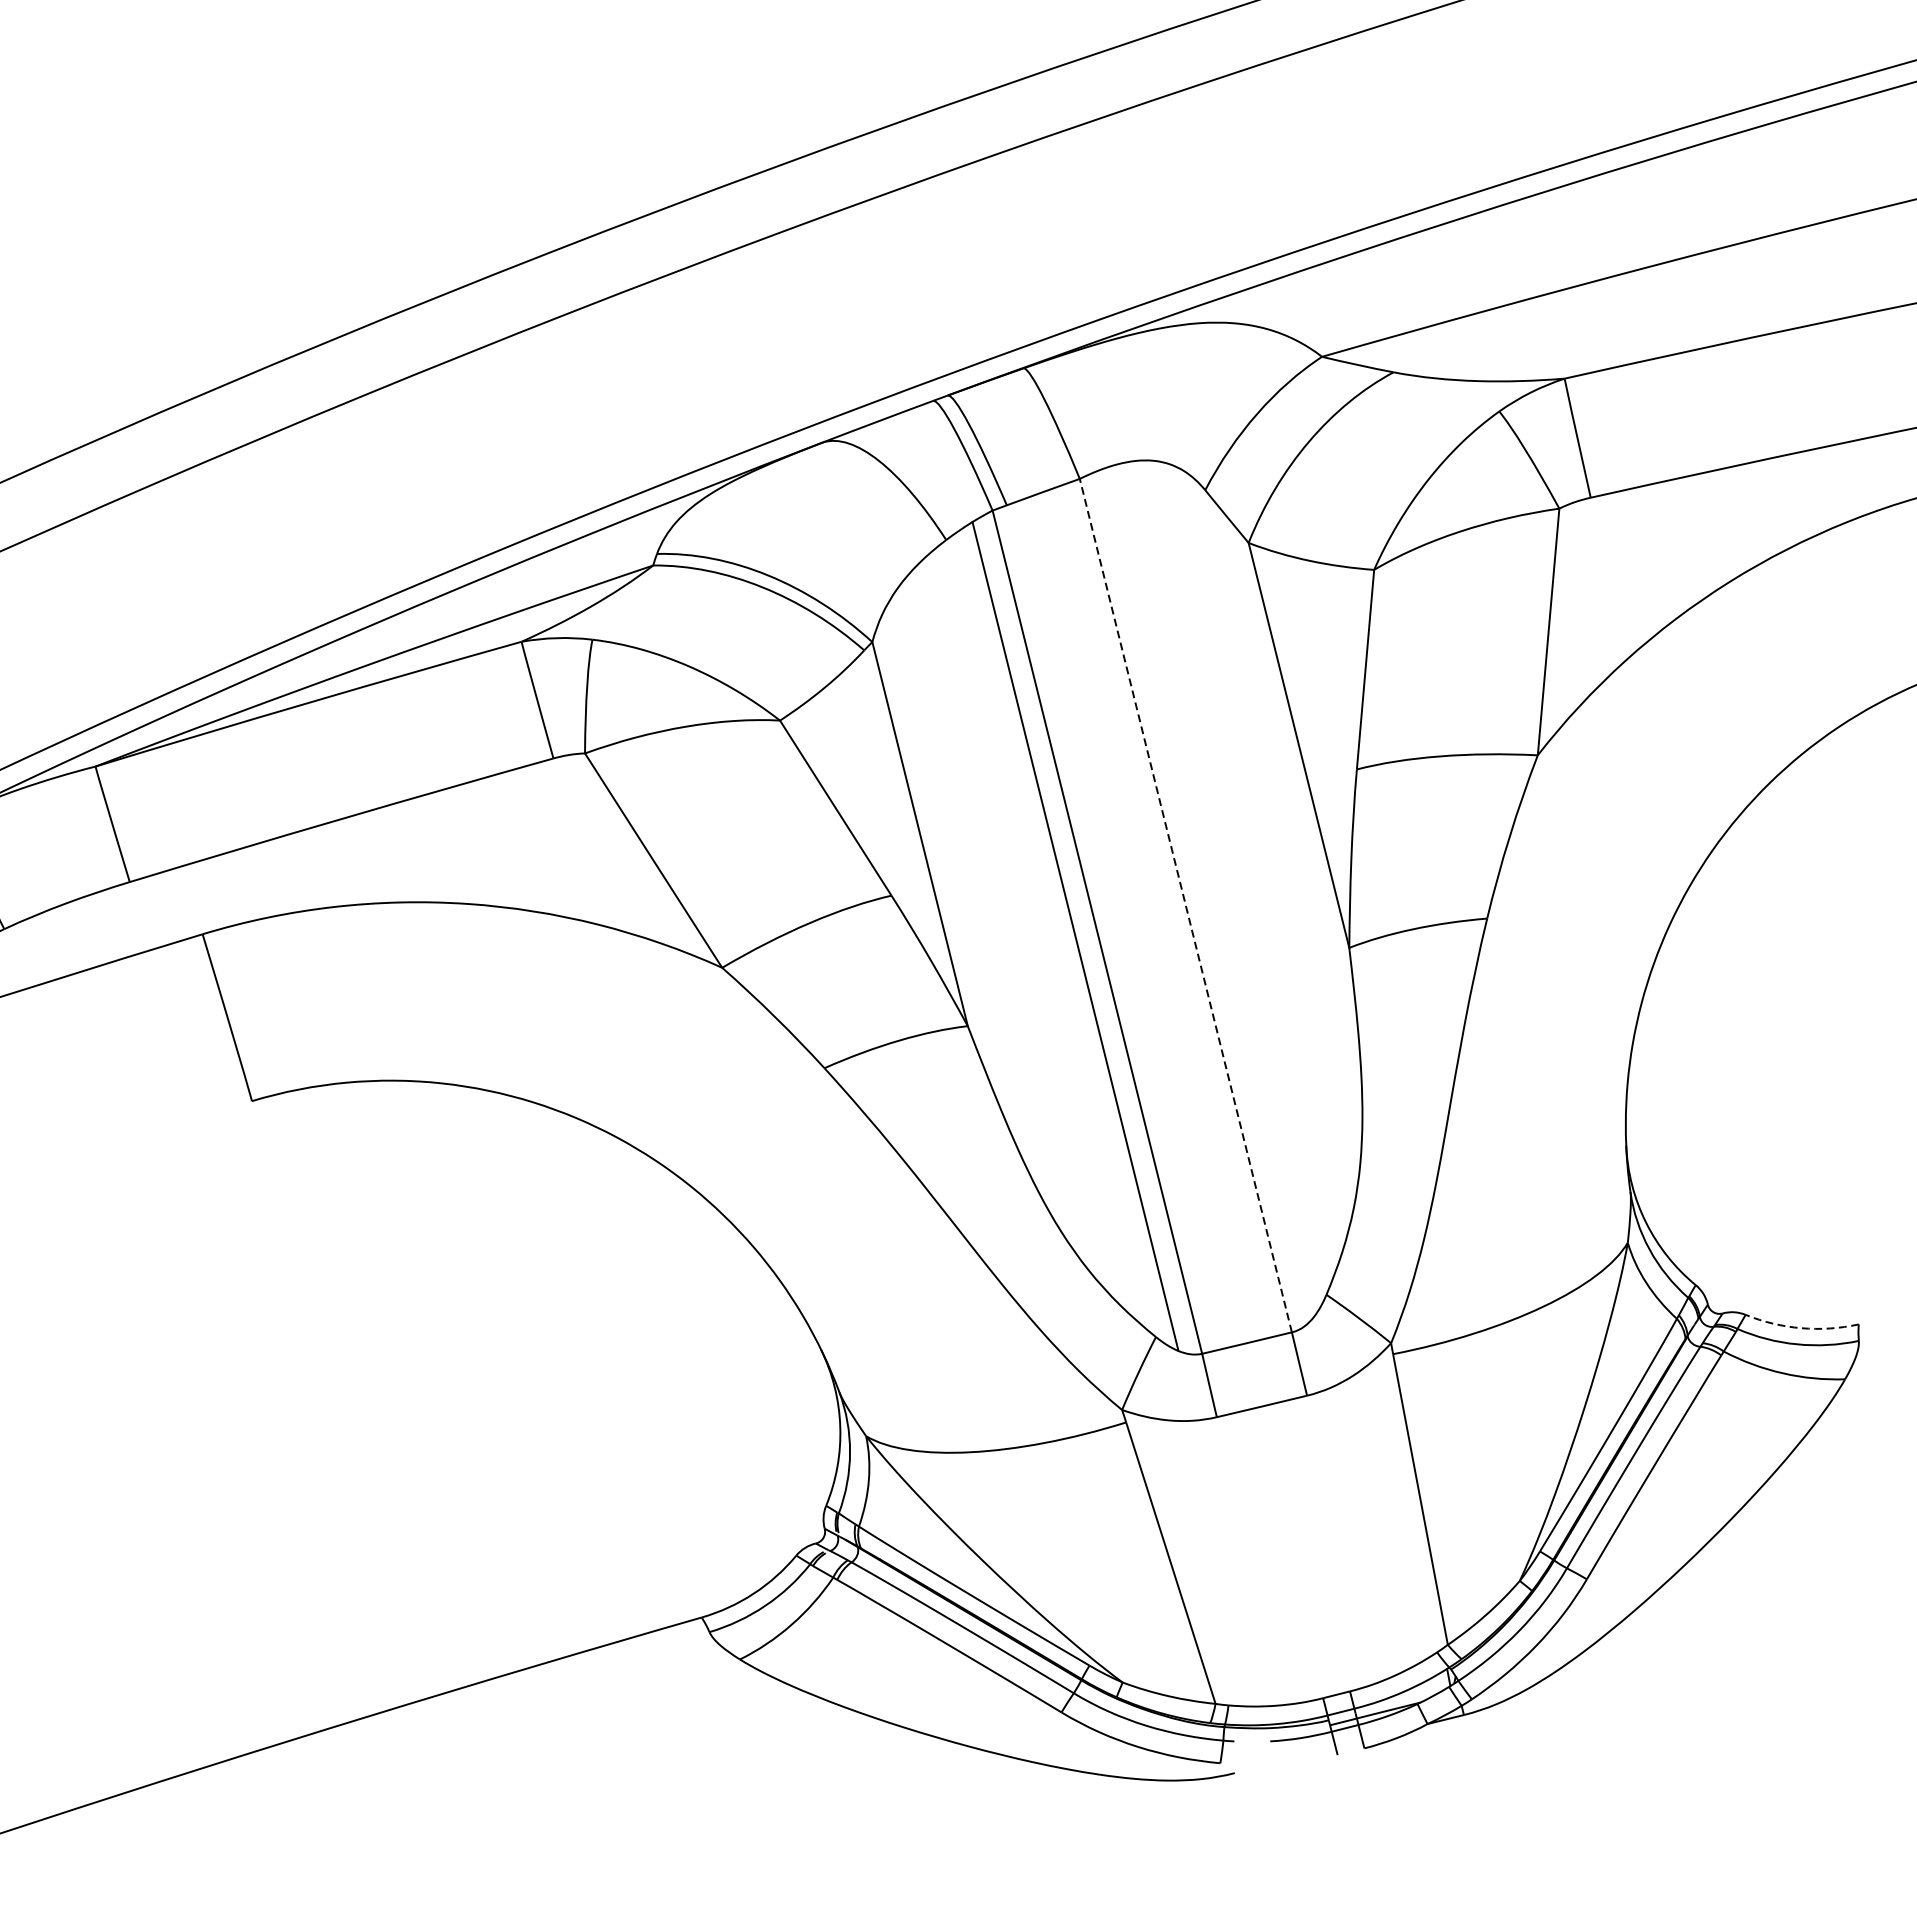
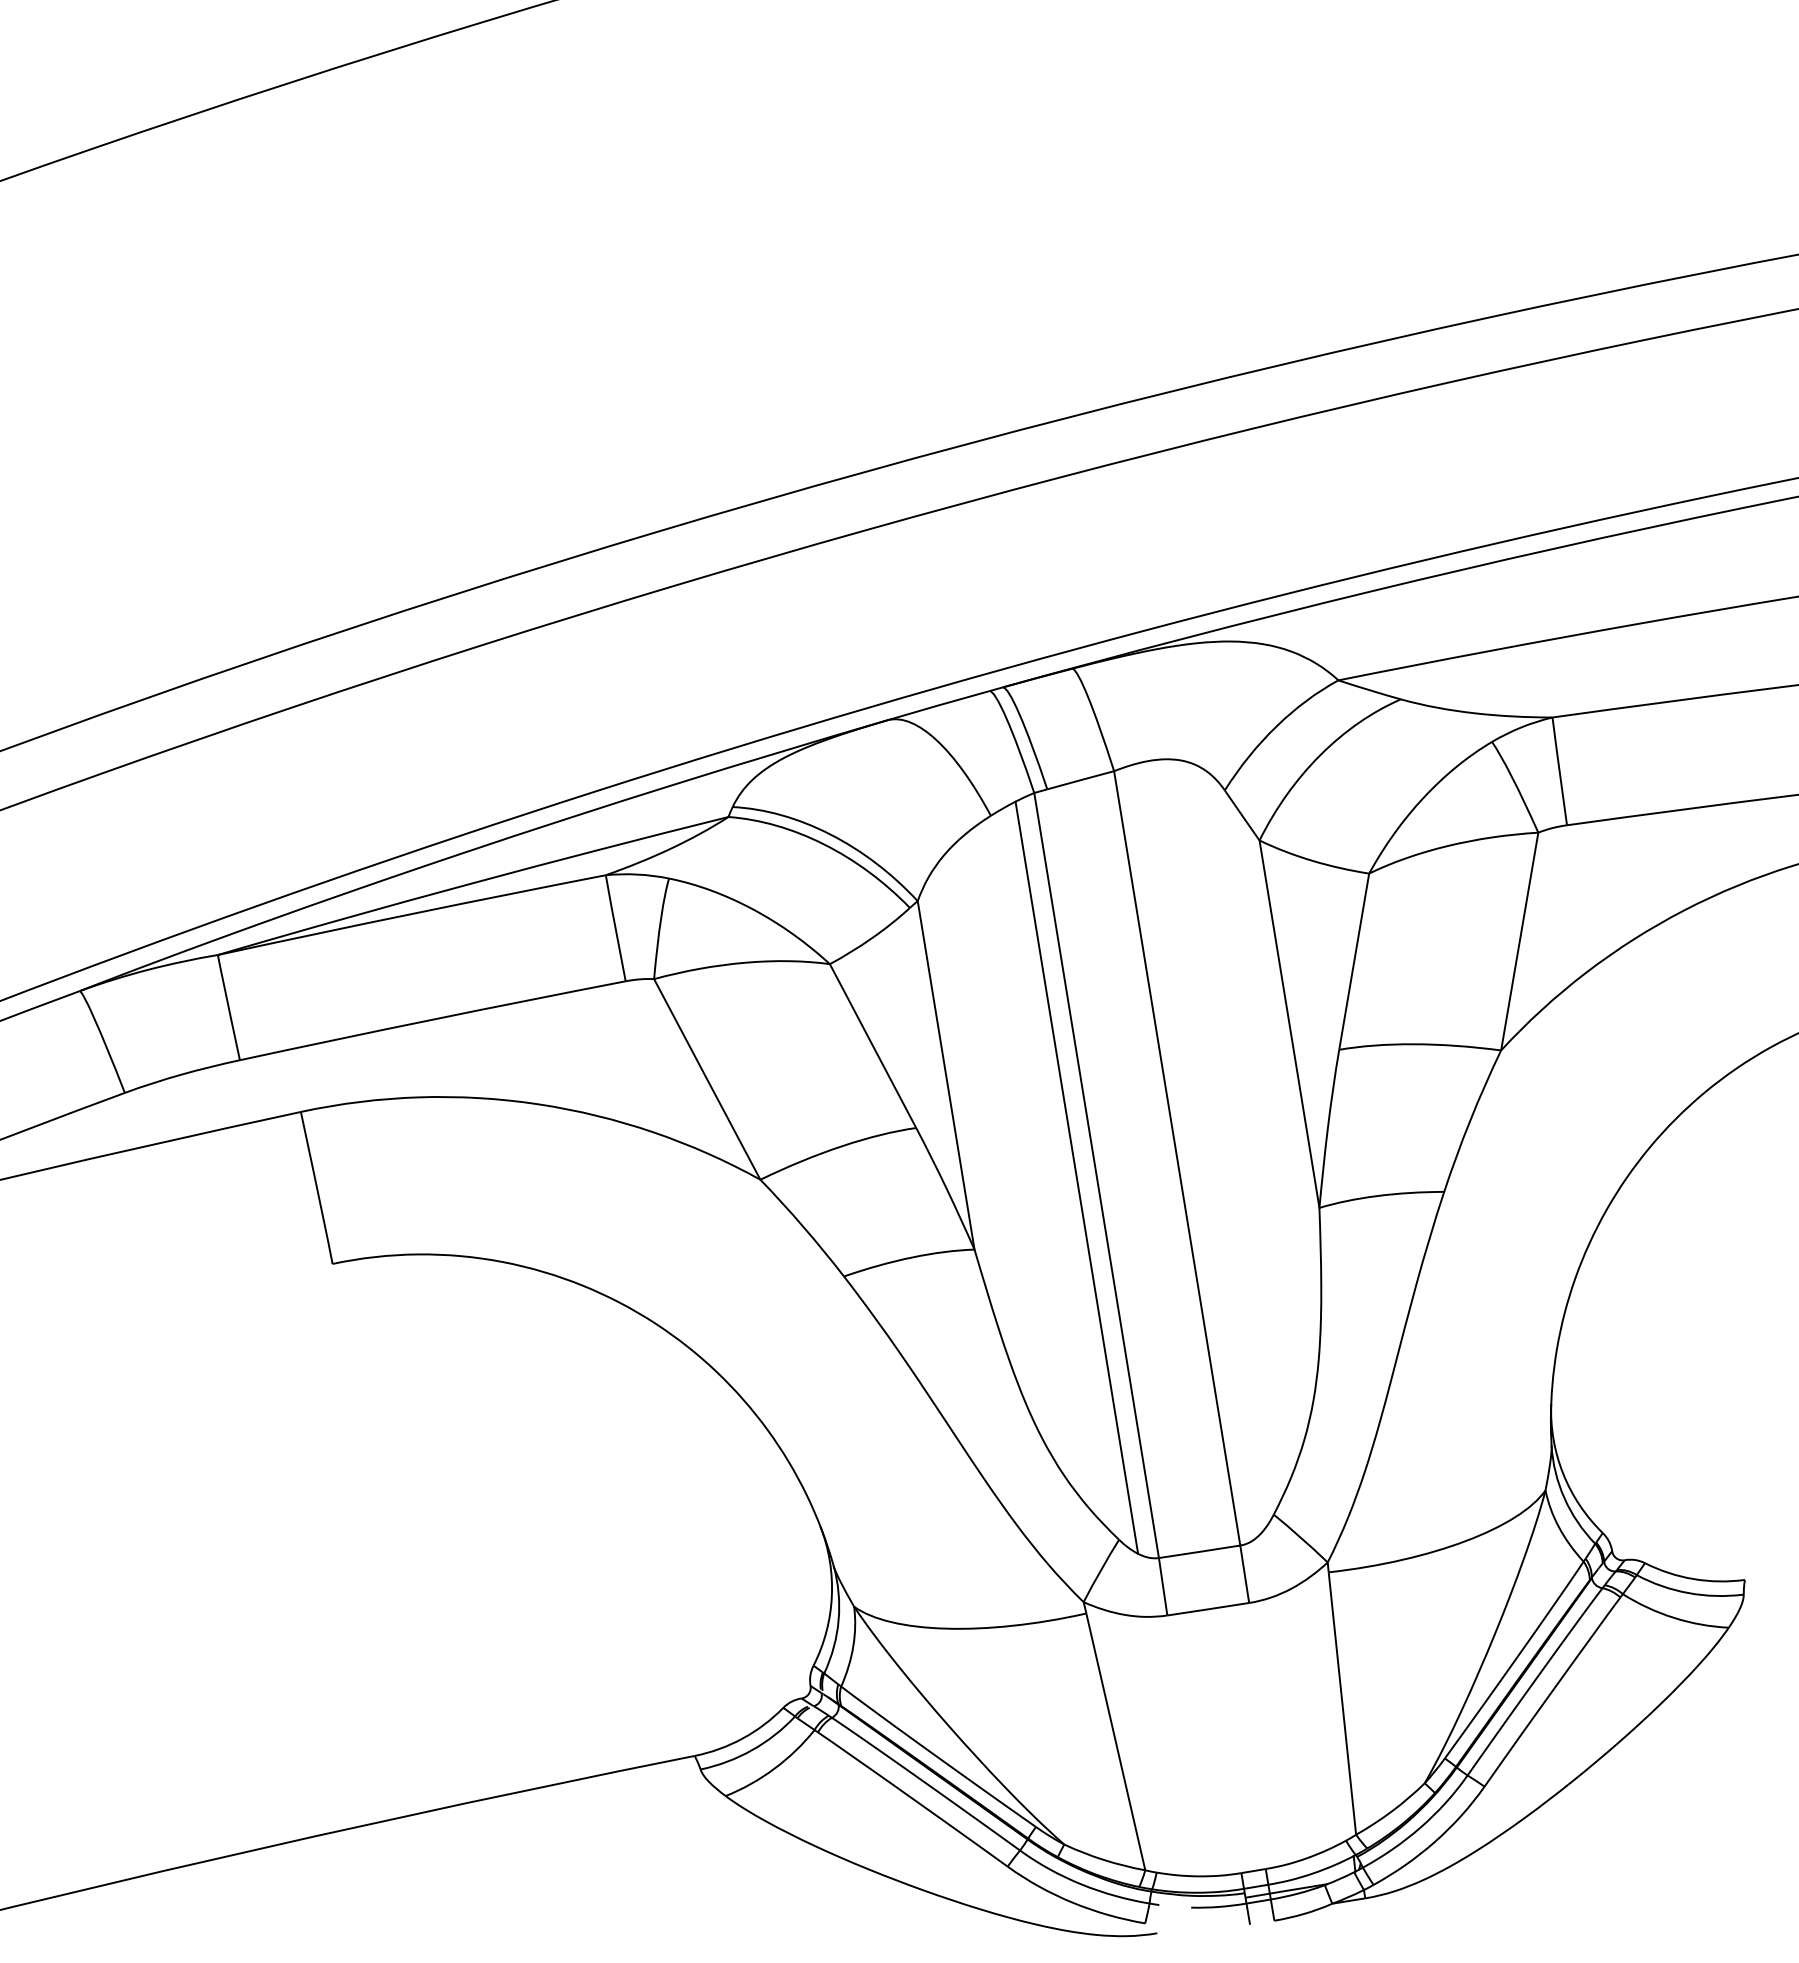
line: (1186, 904) -> (1177, 1157), dashed -> solid
arc: (1801, 1328) -> (1693, 1579), dashed -> solid

